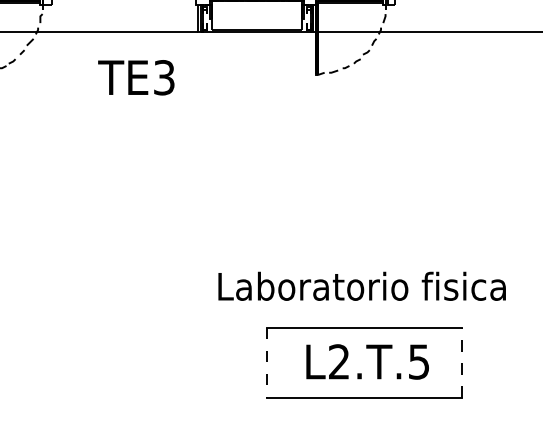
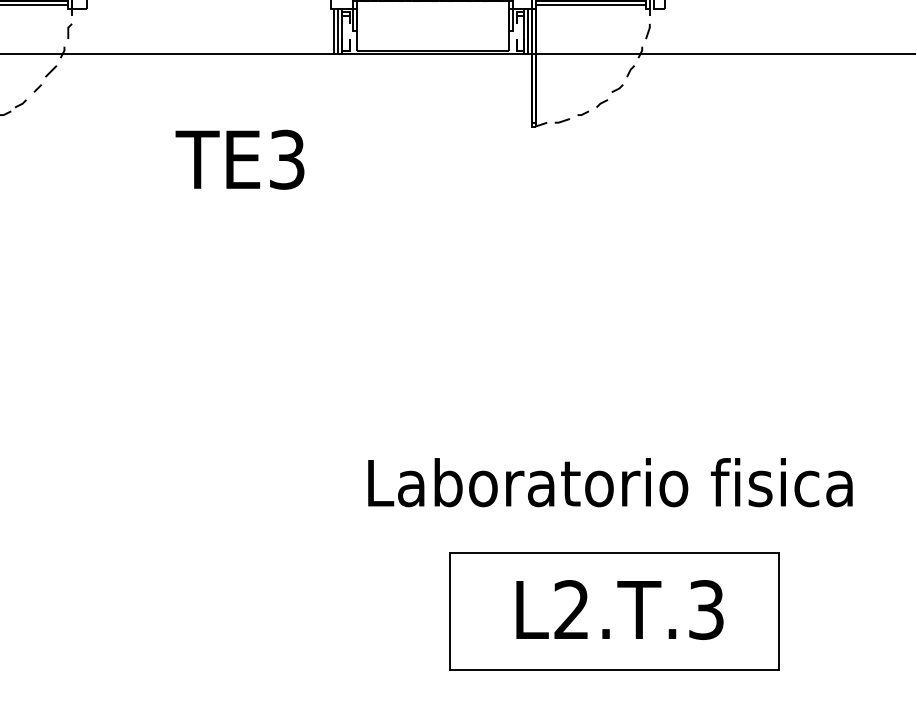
text: (136, 77) -> (240, 159), moved
text: (419, 361) -> (707, 609), L2.T.5 -> L2.T.3
line: (267, 362) -> (450, 610), dashed -> solid
line: (462, 362) -> (779, 610), dashed -> solid

